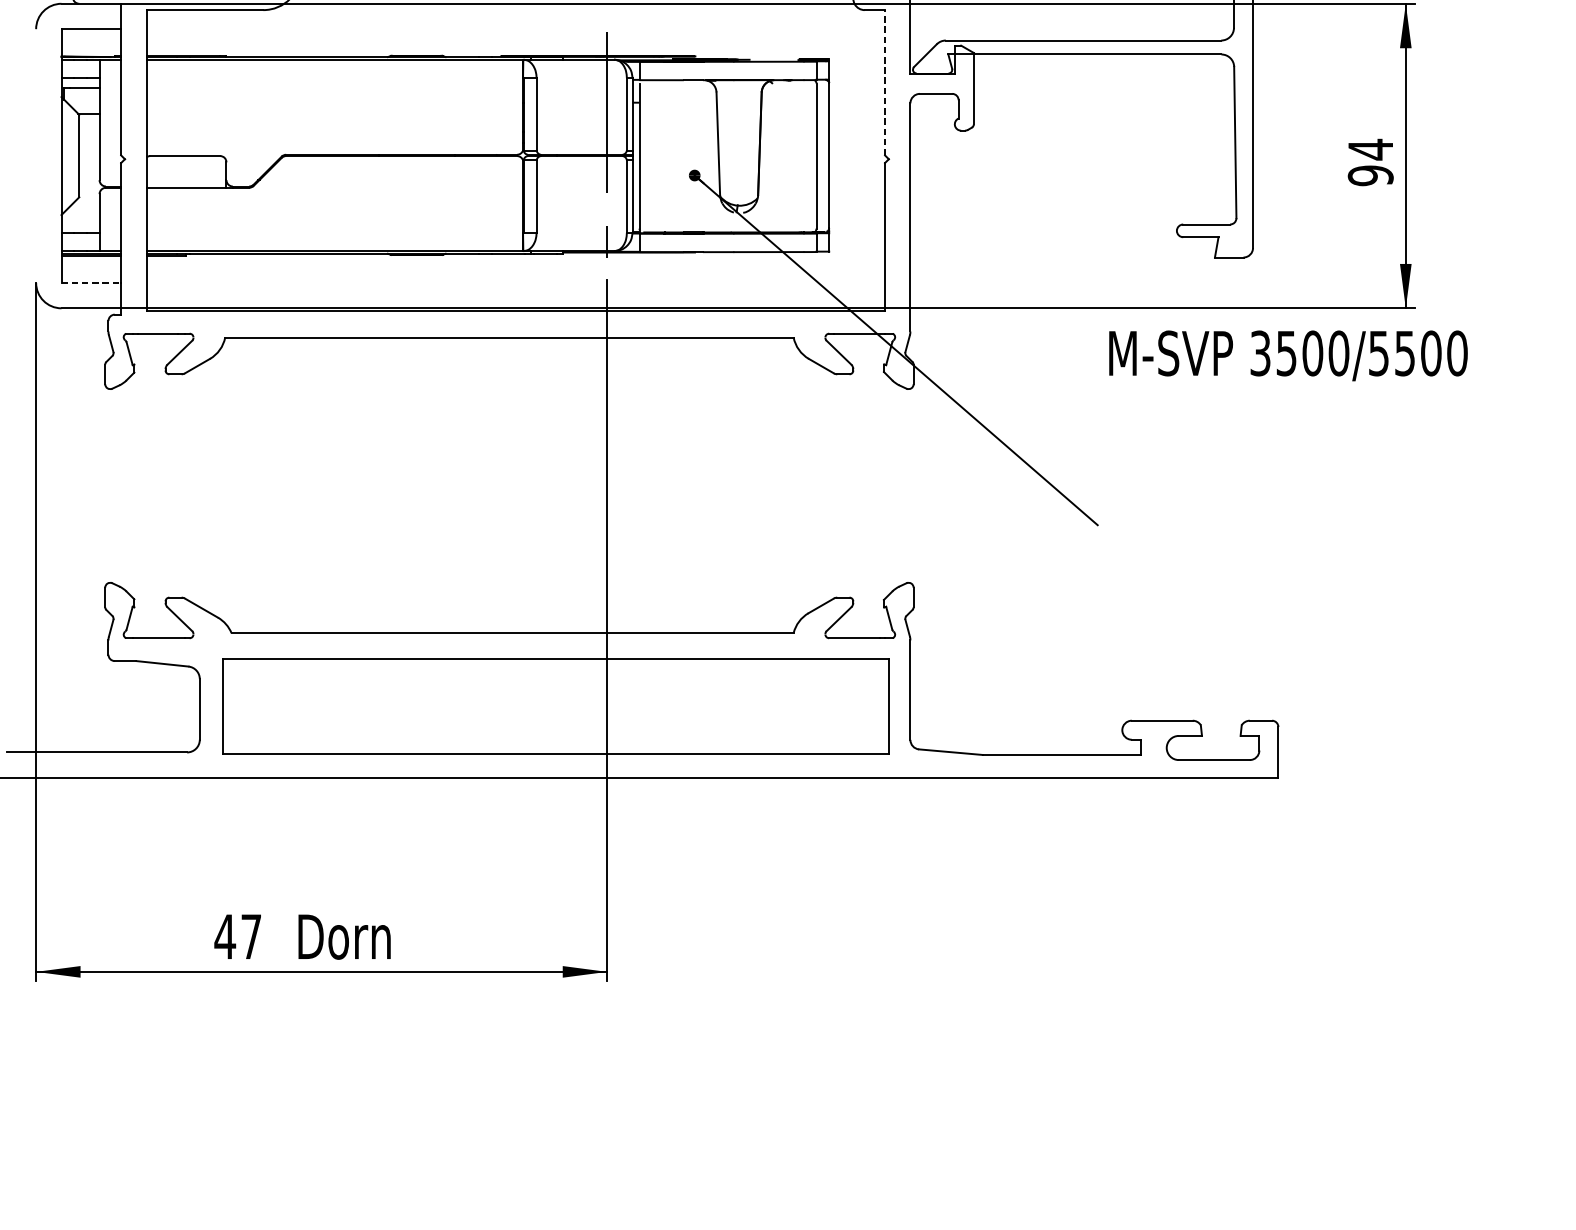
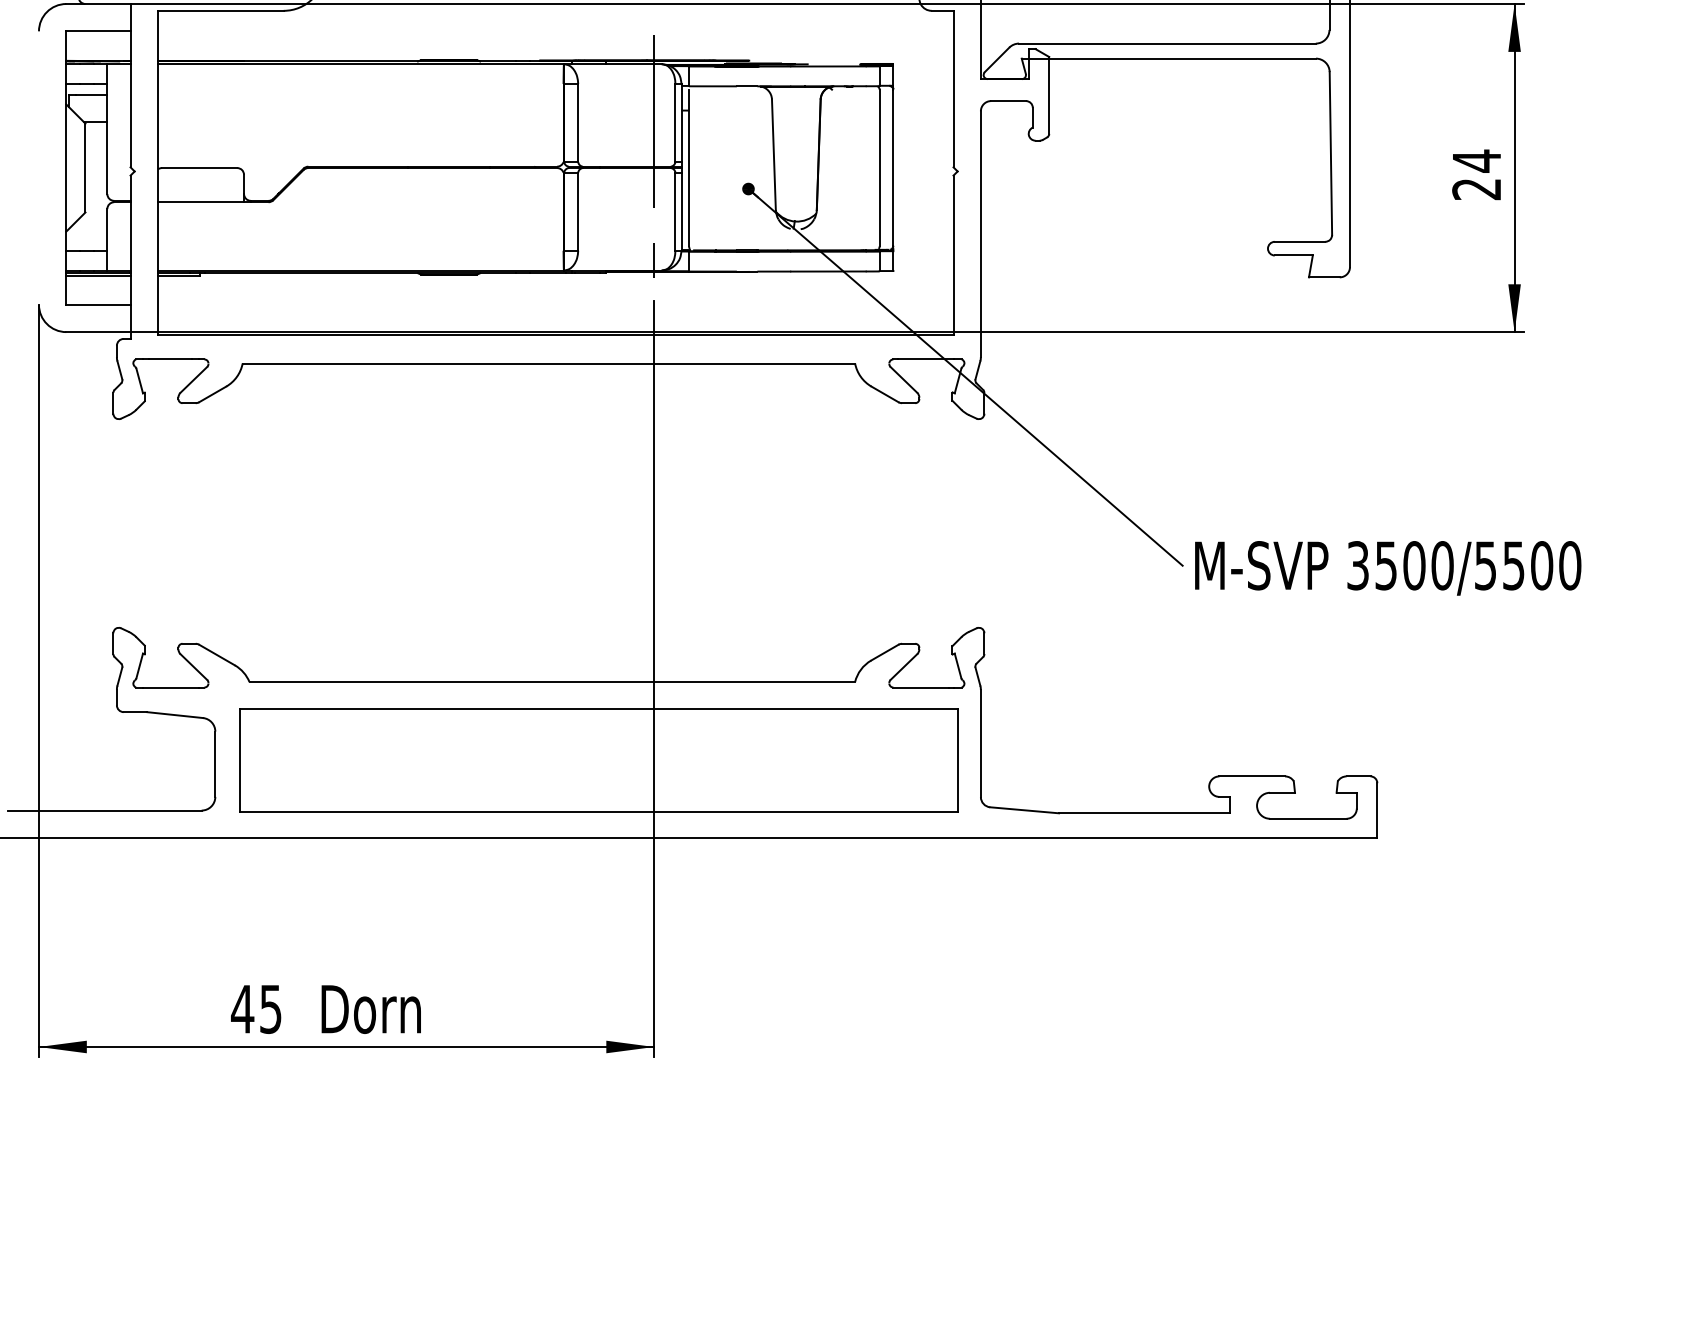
line: (884, 82) -> (953, 88), dashed -> solid
text: (1370, 175) -> (1476, 189), 94 -> 24
line: (91, 282) -> (98, 304), dashed -> solid
text: (1288, 356) -> (1388, 568), moved
text: (251, 937) -> (270, 1009), 47 -> 45

